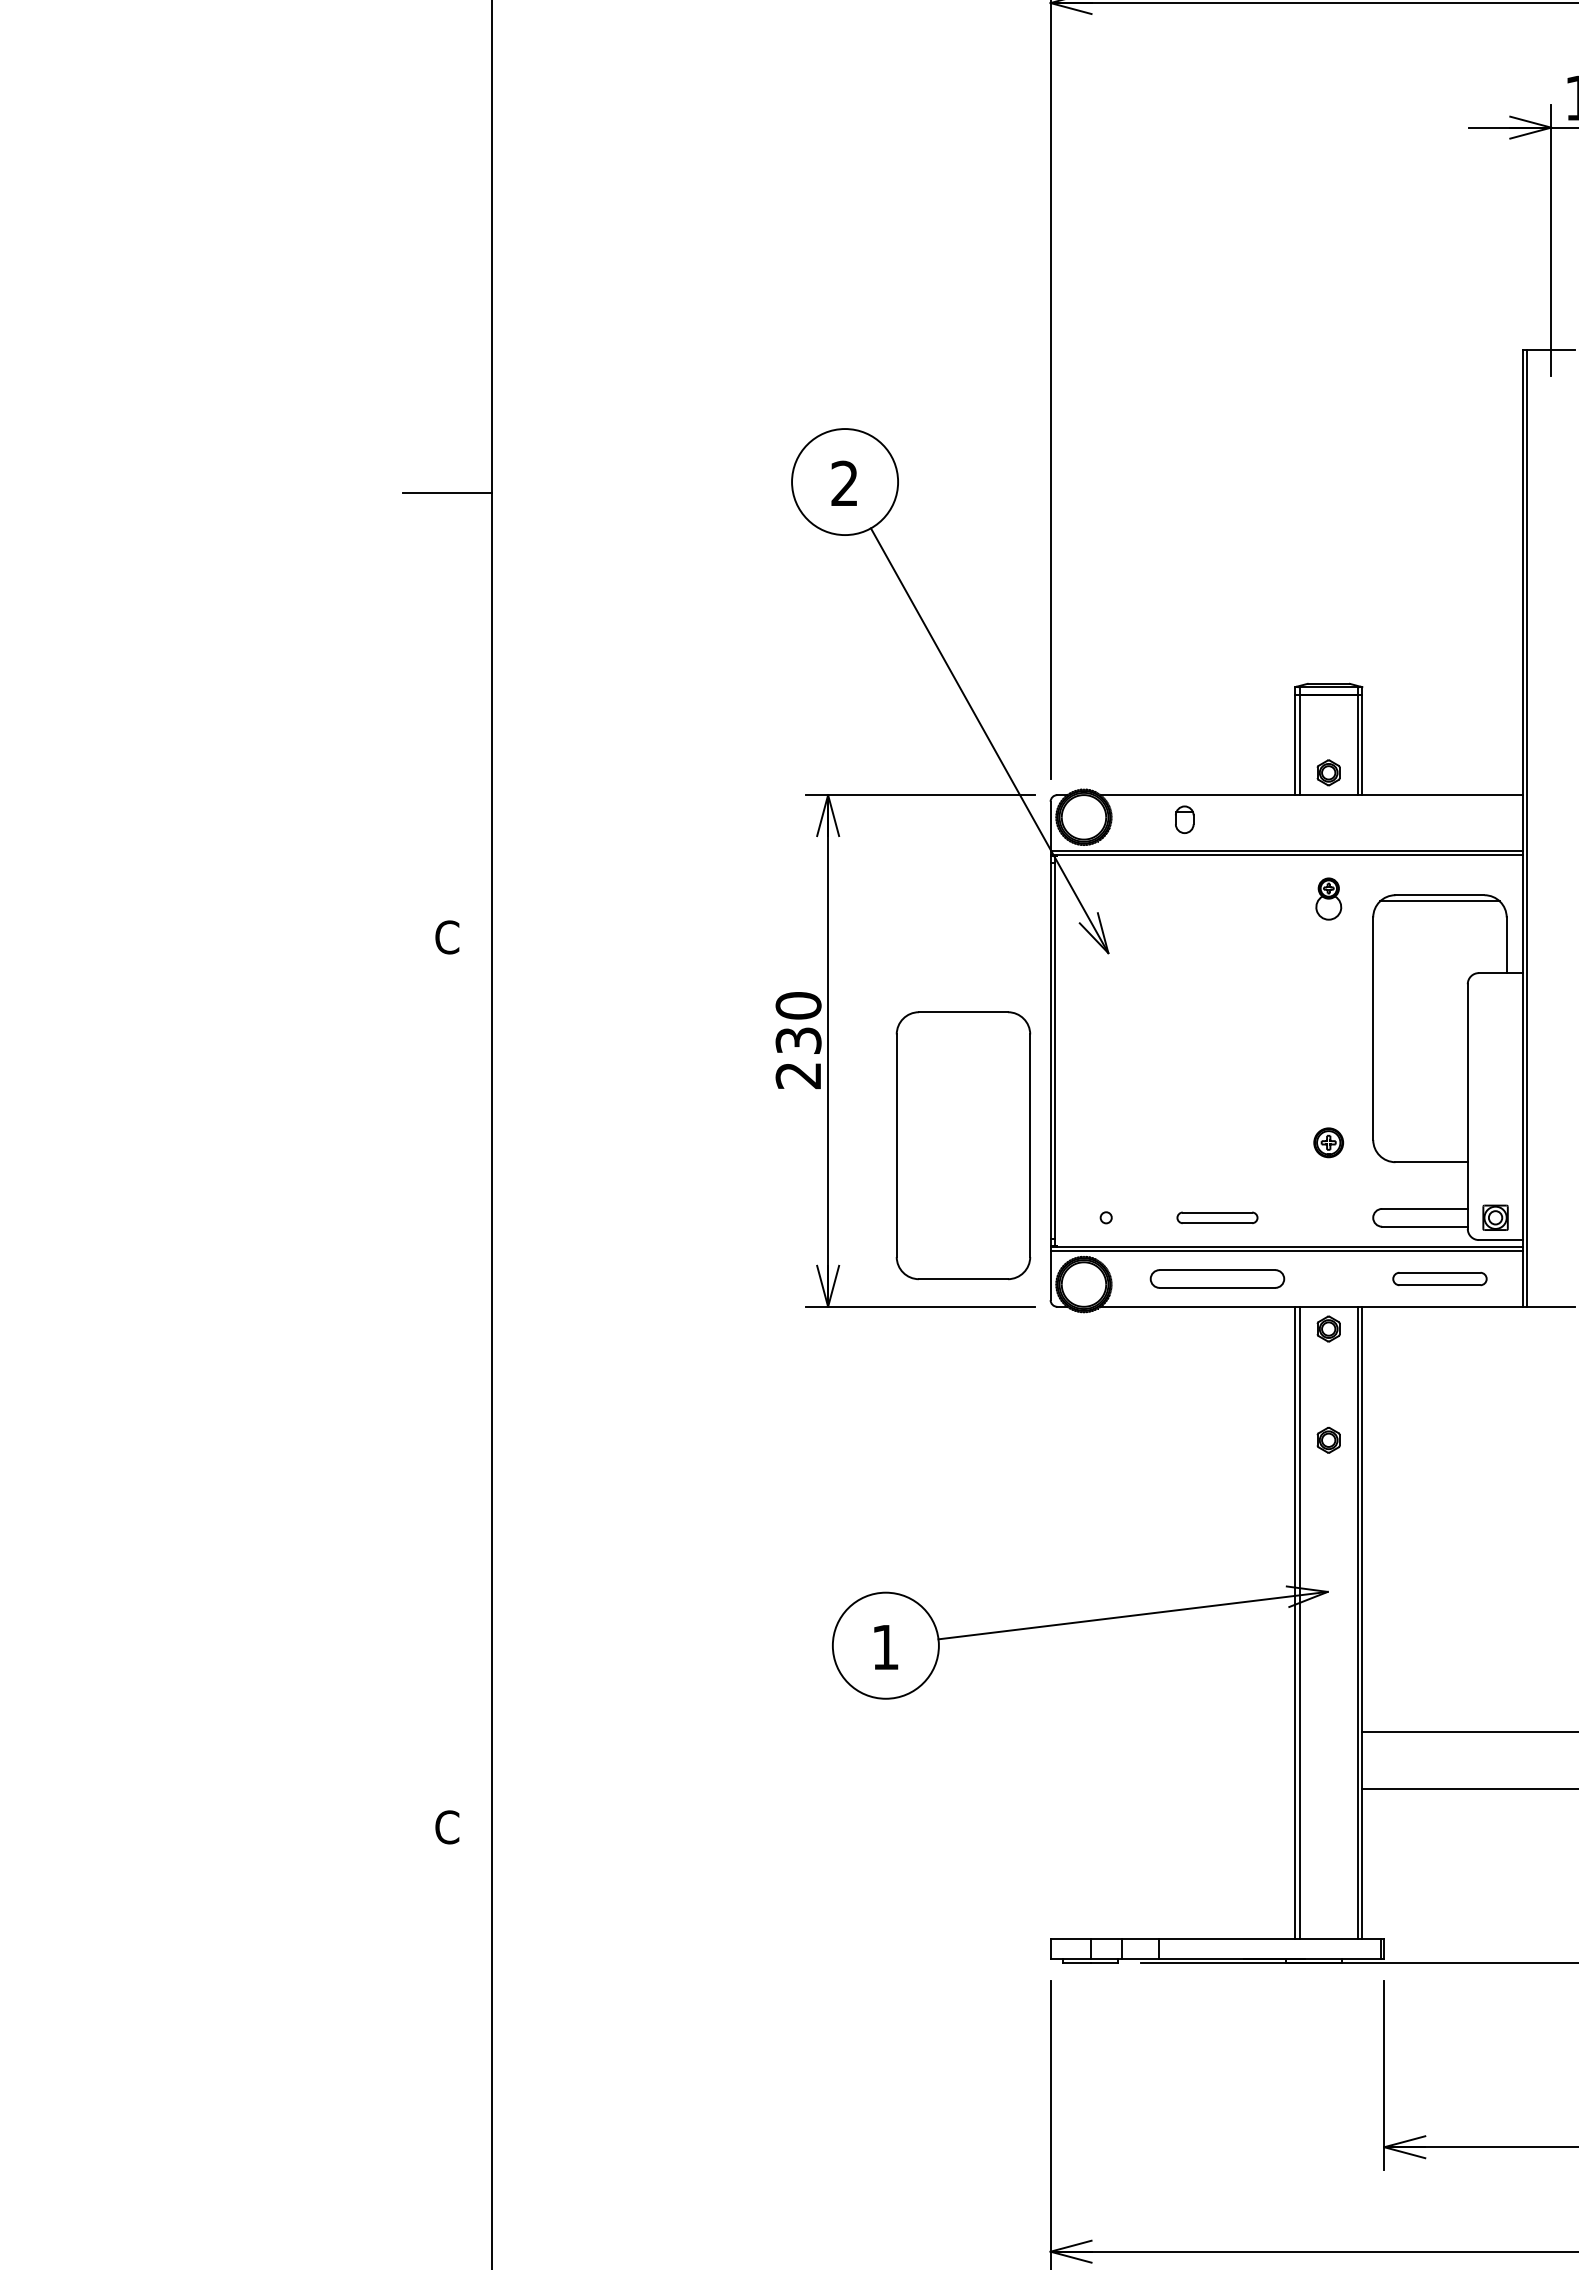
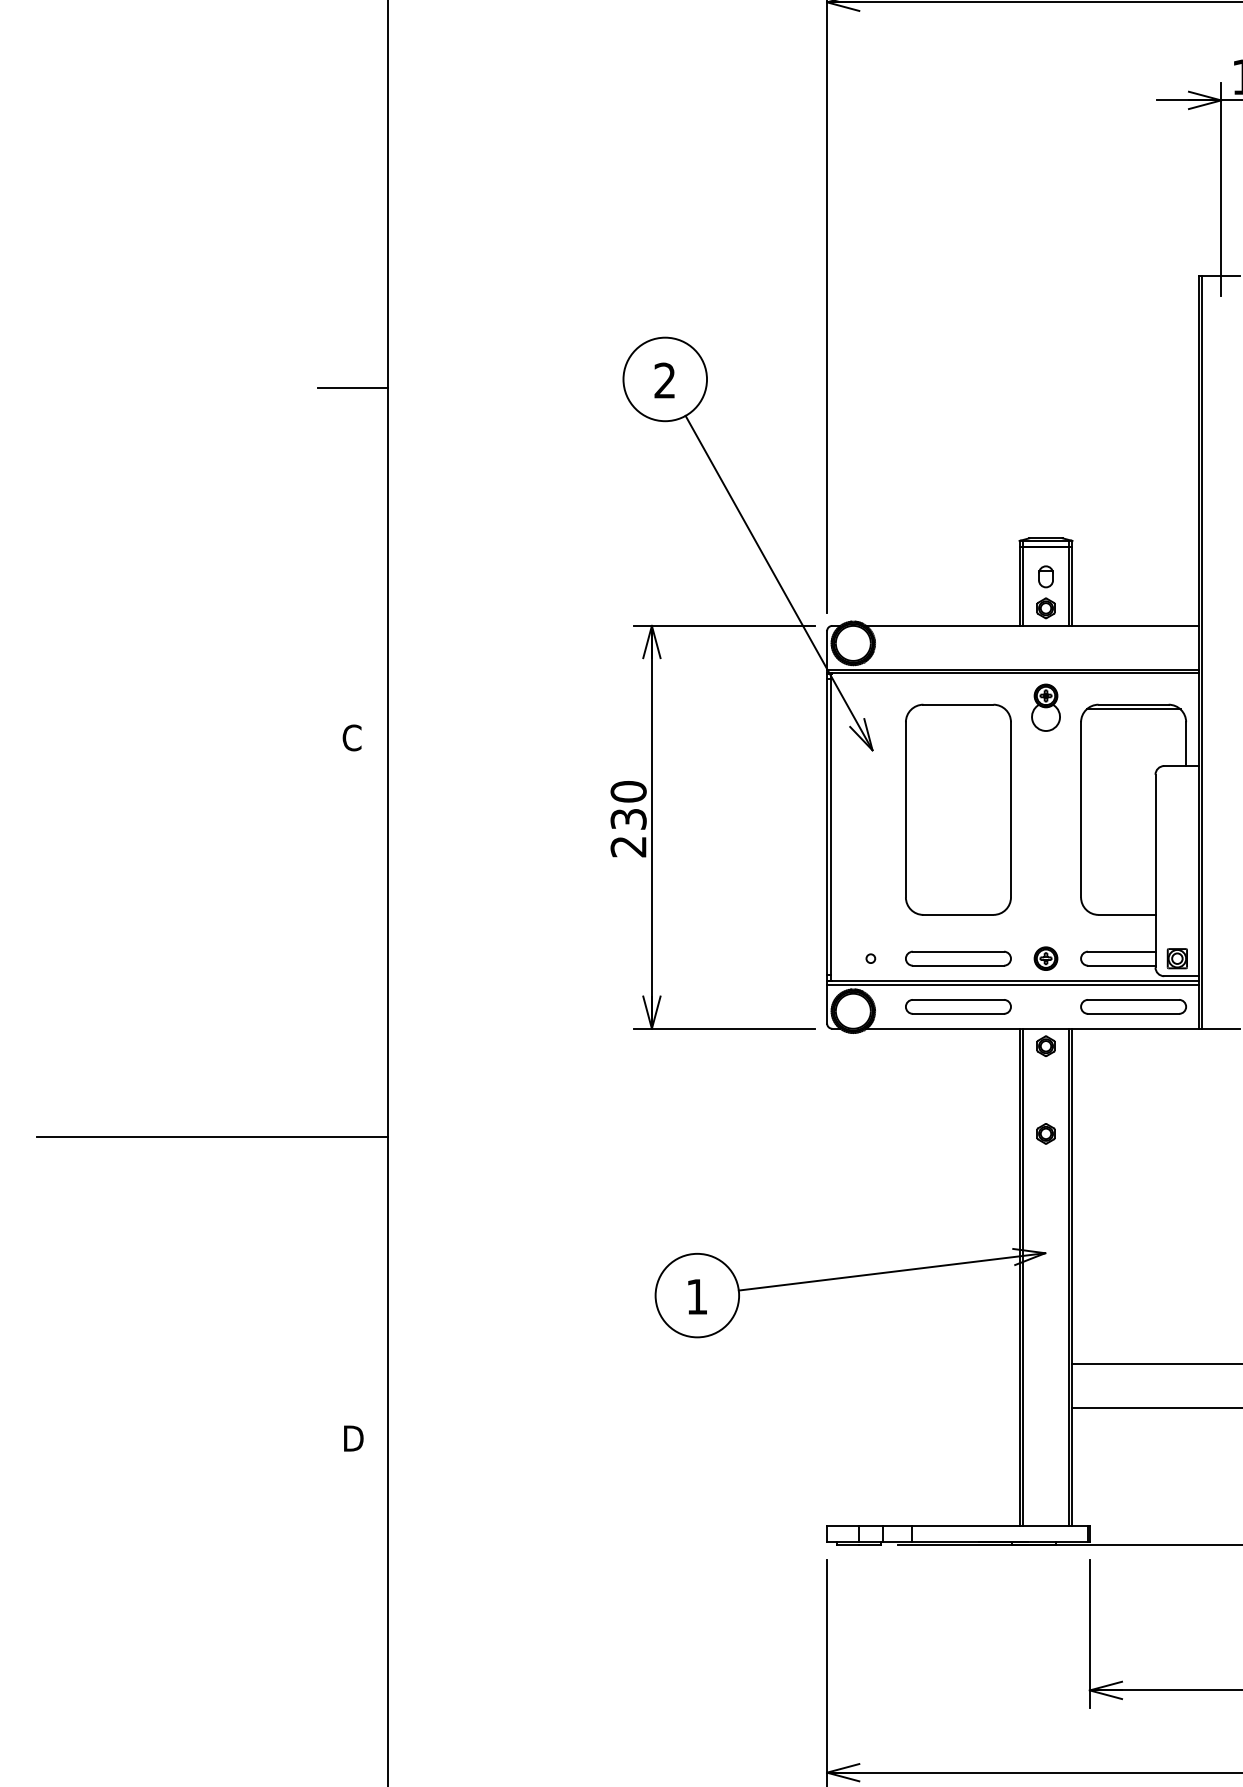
part: (1184, 819) -> (1045, 576), moved
part: (1328, 898) -> (1045, 707), size x1.43
part: (1328, 1142) -> (1045, 958), moved
part: (963, 1145) -> (958, 809), moved
part: (1217, 1217) -> (958, 958), size x1.67
part: (1439, 1278) -> (1133, 1006), size x1.43
line: (269, 1444) -> (212, 1137), added
text: (448, 1827) -> (353, 1438), C -> D

